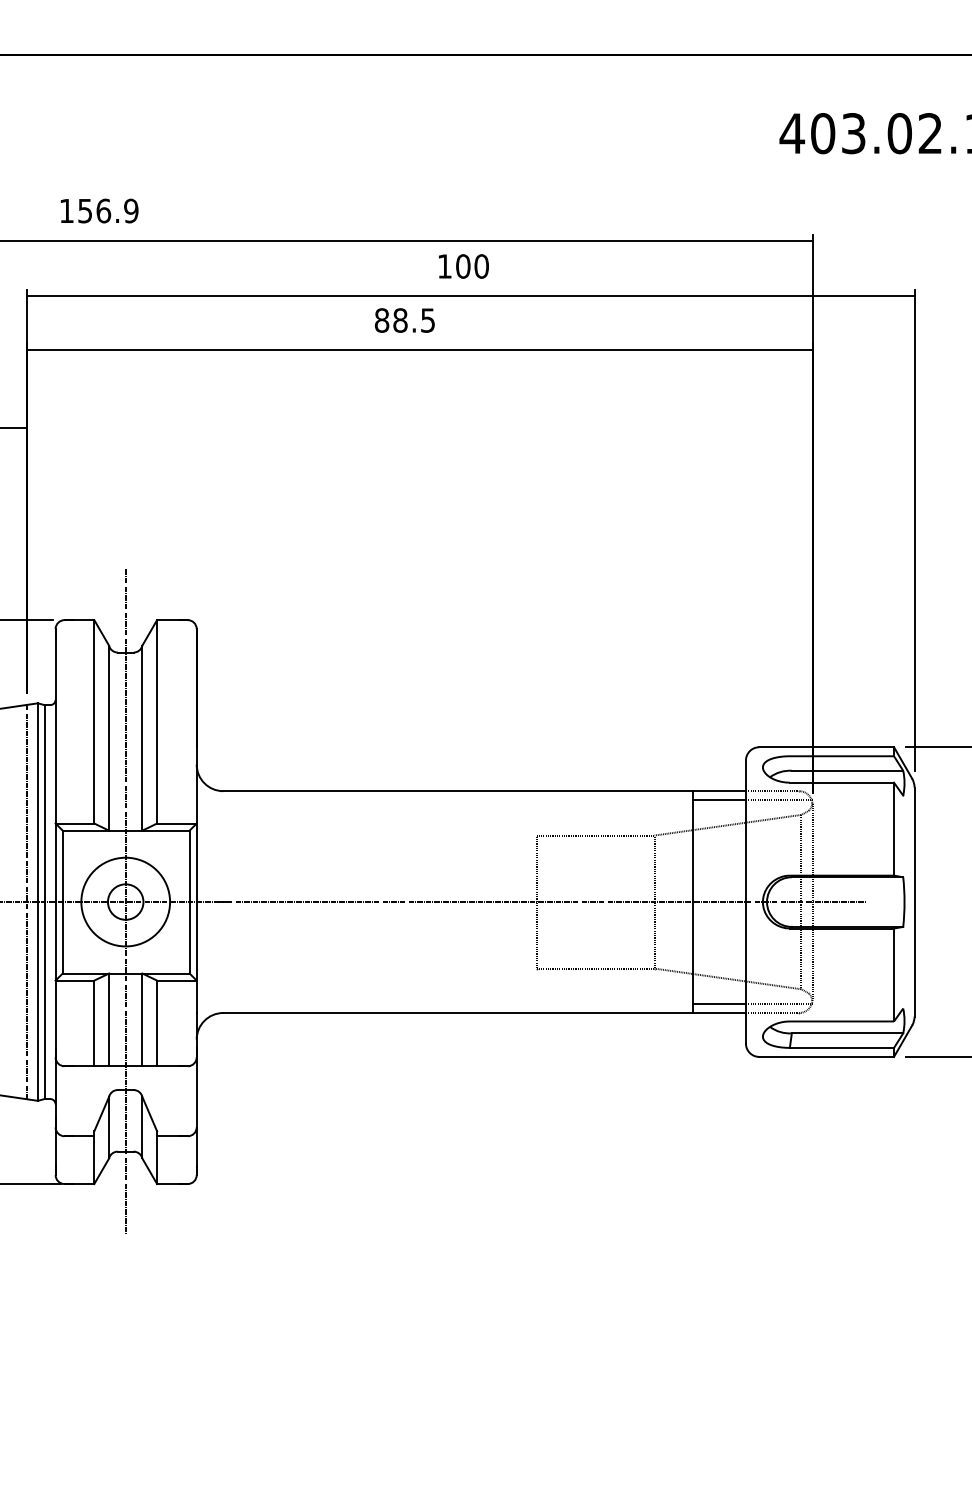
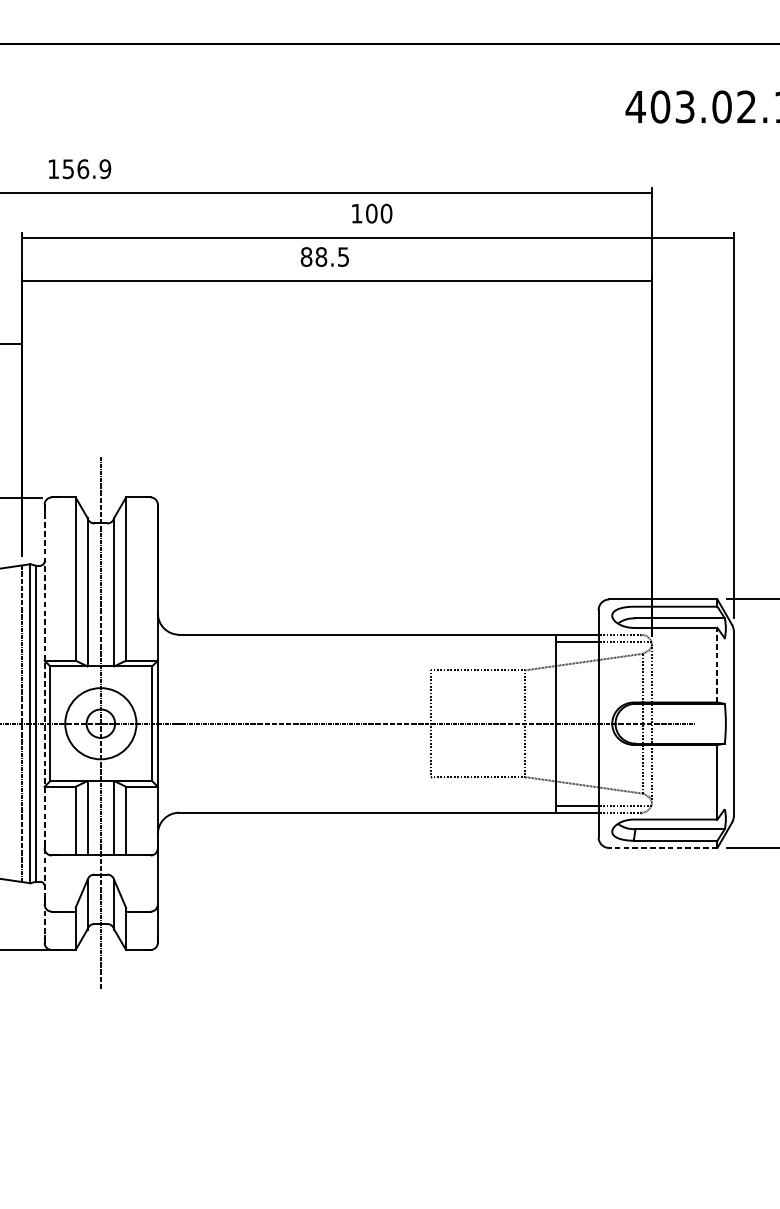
line: (894, 828) -> (717, 664), solid -> dashed
line: (55, 902) -> (44, 724), solid -> dashed
line: (826, 1056) -> (663, 847), solid -> dashed

